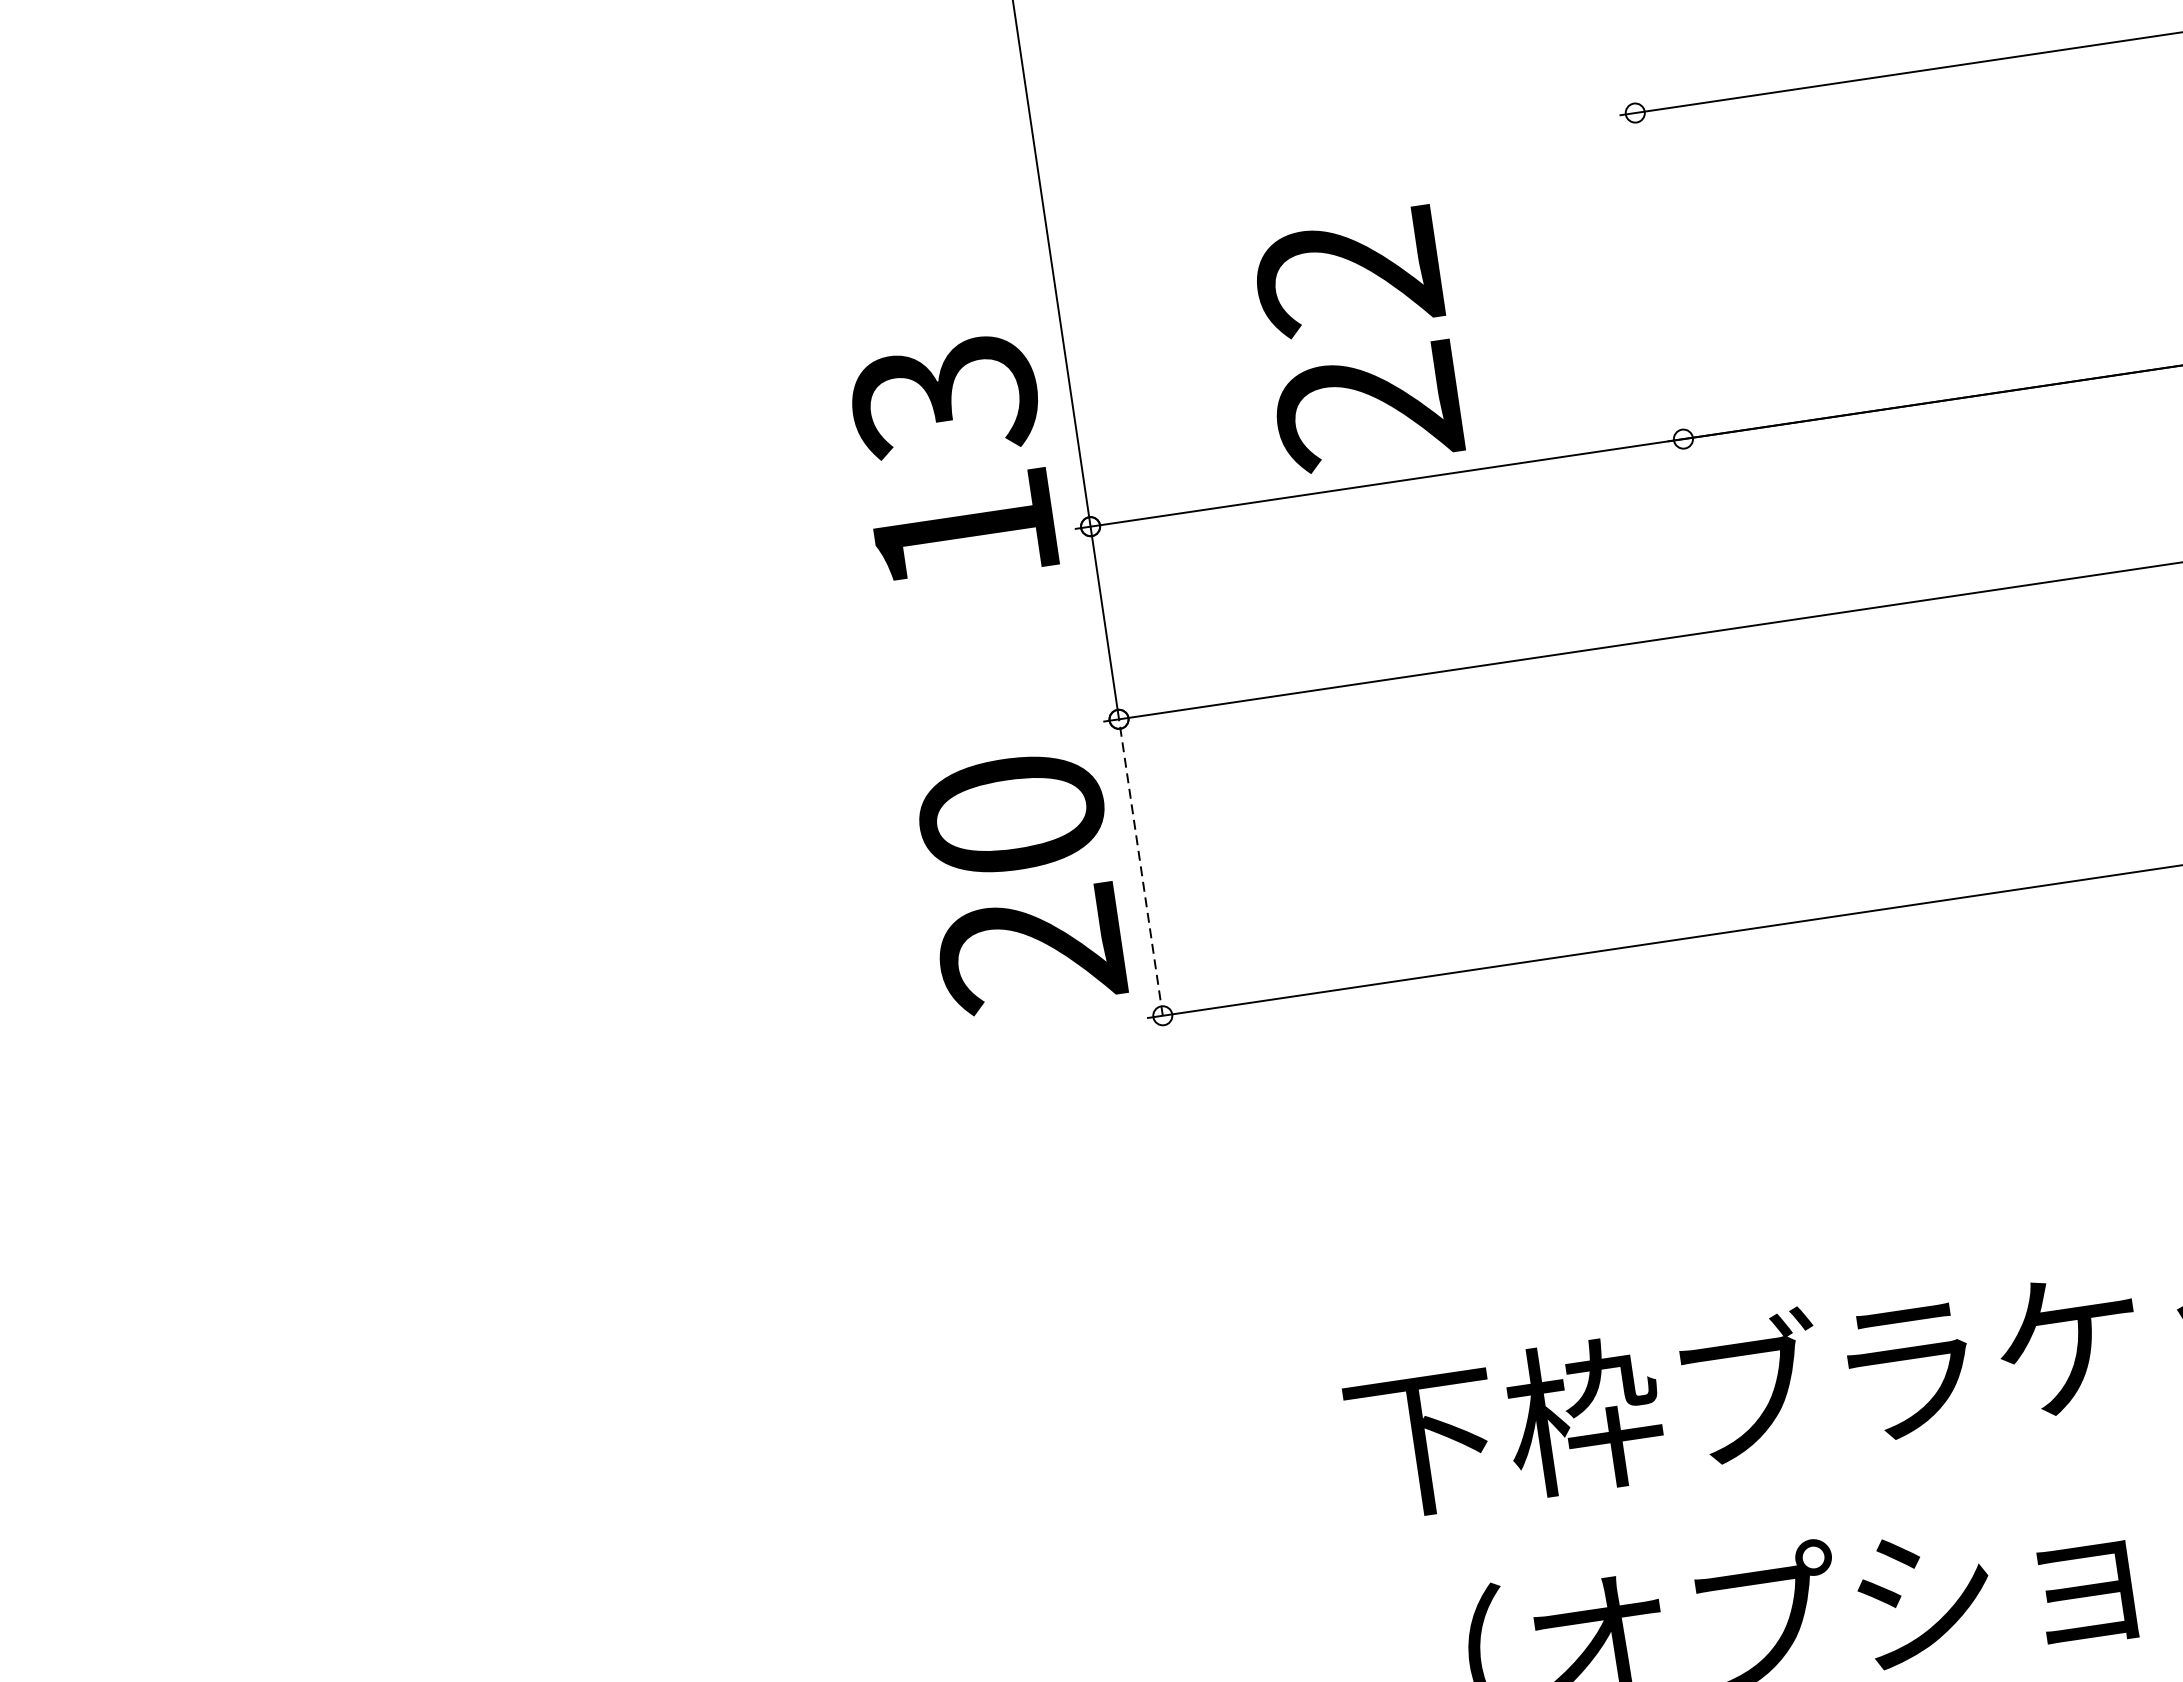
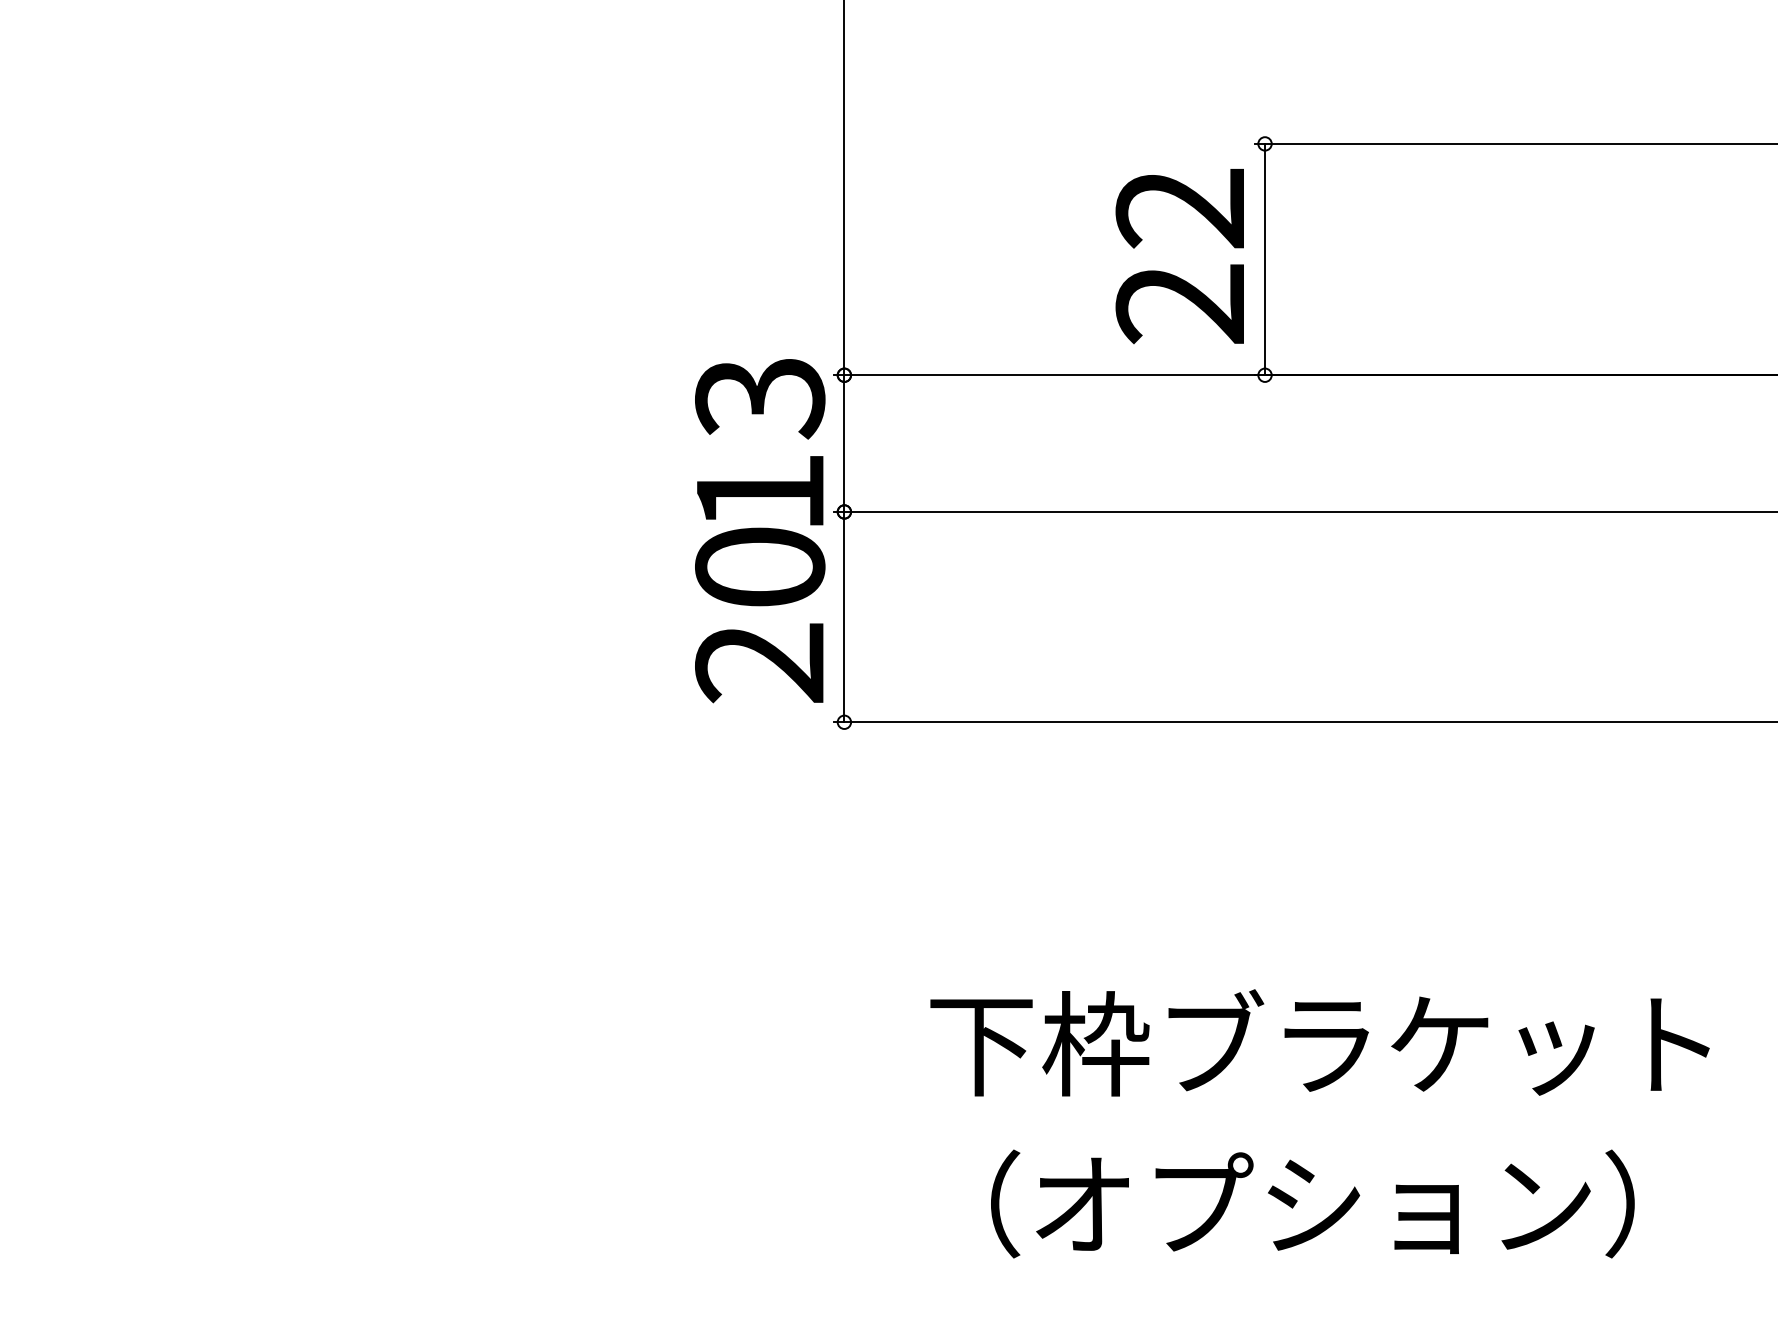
line: (1660, 275) -> (1265, 259), added
text: (1357, 340) -> (1179, 256), moved
text: (954, 460) -> (760, 442), moved
line: (1140, 866) -> (844, 616), dashed -> solid

